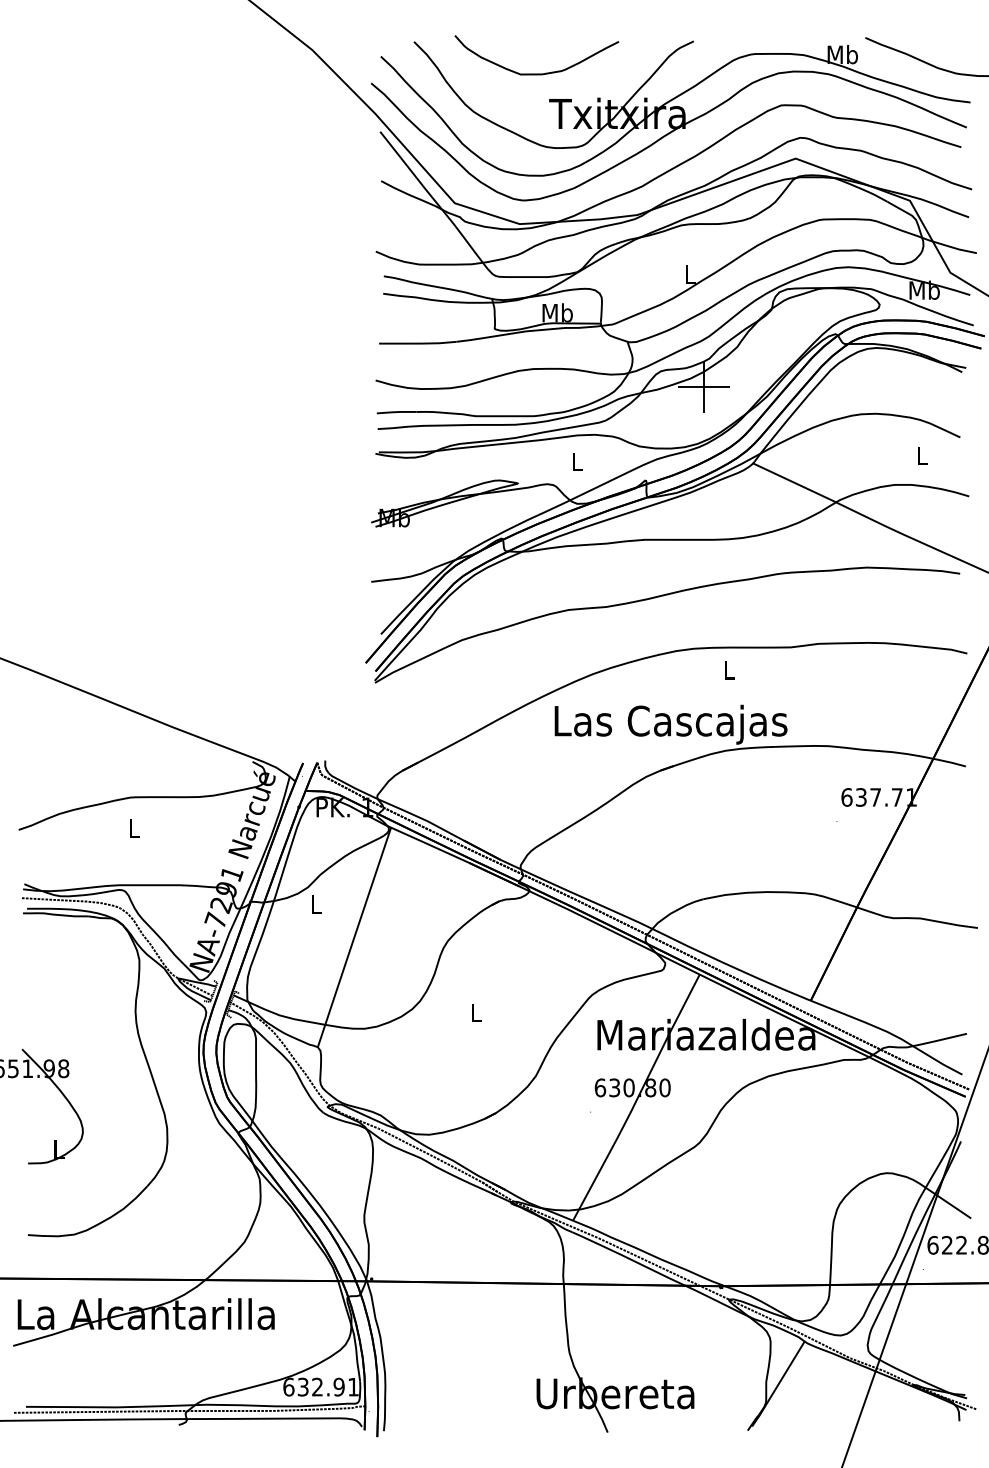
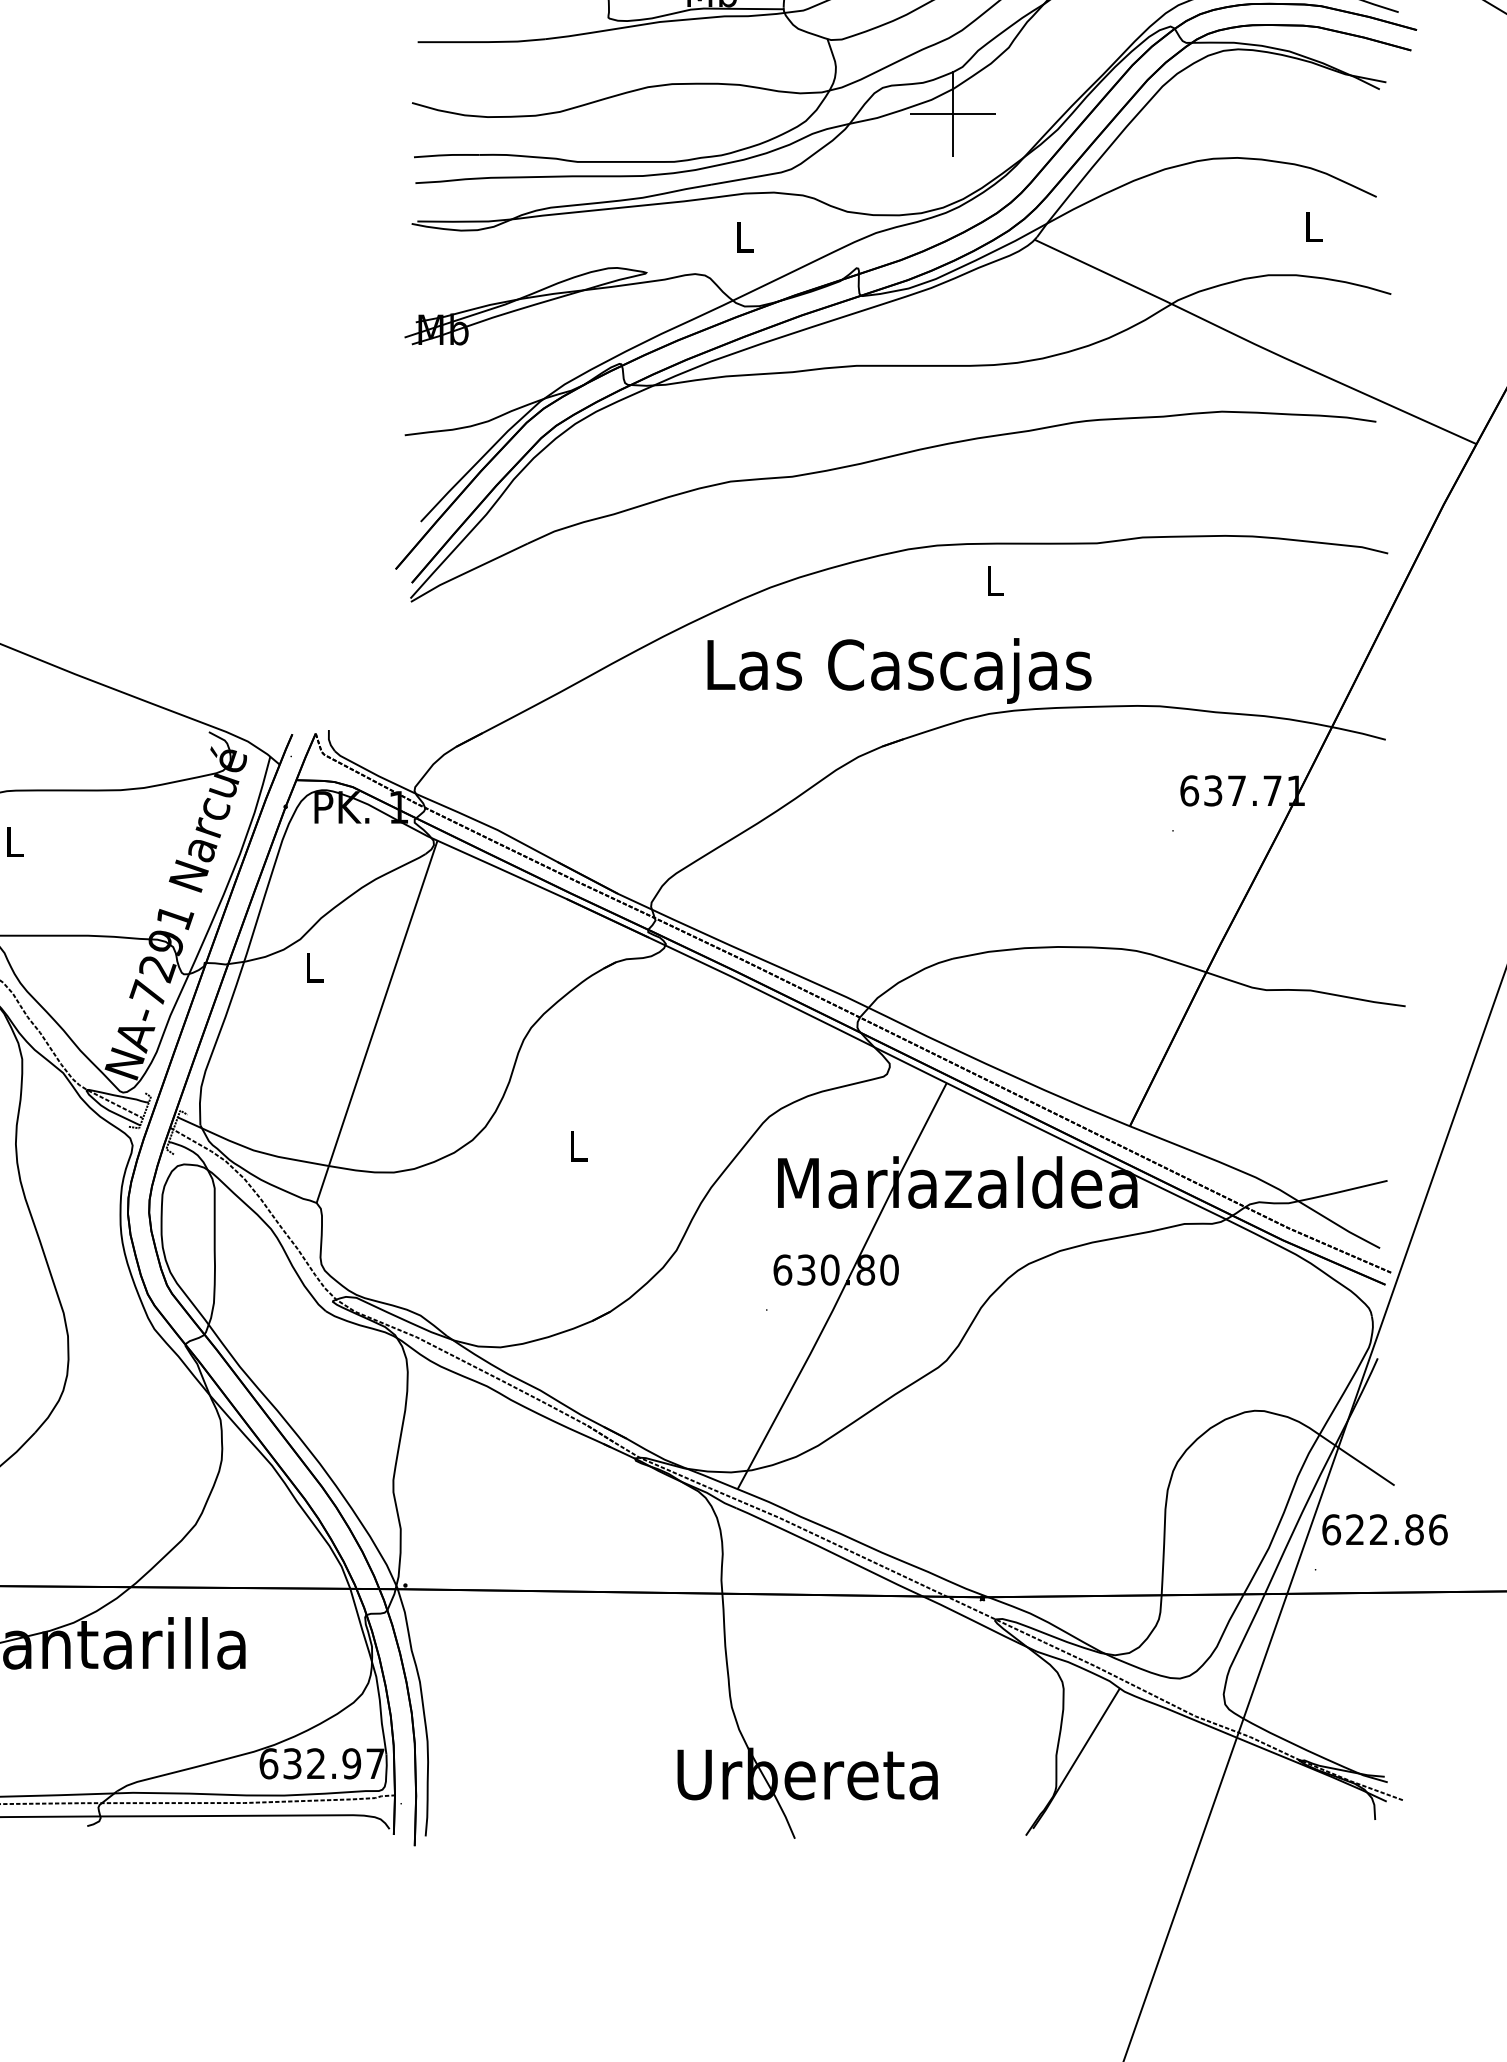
text: (353, 1387) -> (375, 1764), 632.91 -> 632.97

